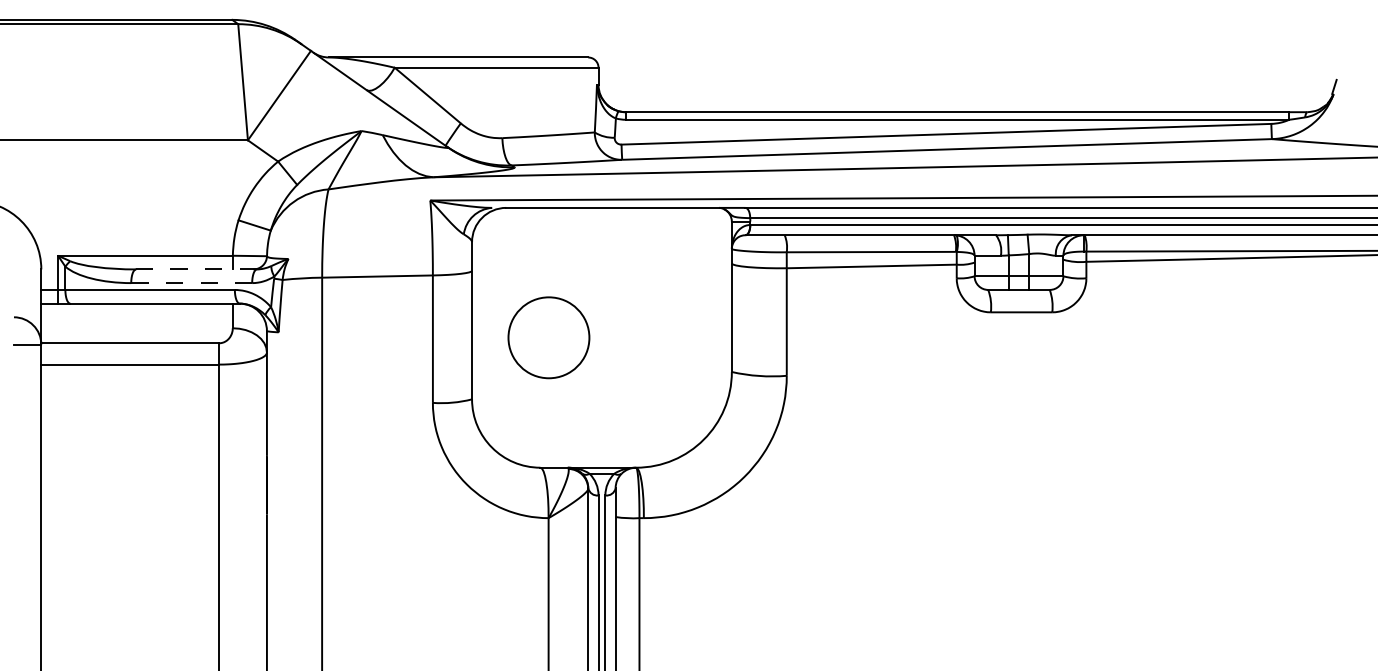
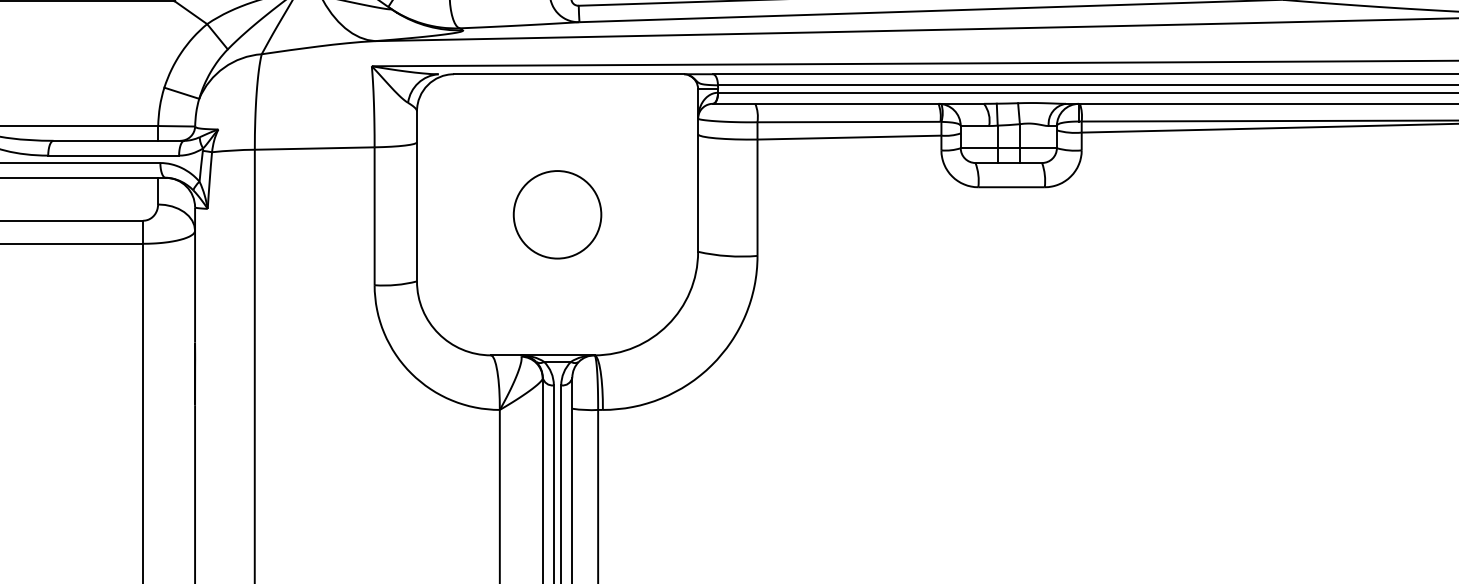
line: (196, 269) -> (118, 140), dashed -> solid
line: (192, 283) -> (114, 156), dashed -> solid
circle: (548, 337) -> (557, 214), moved

